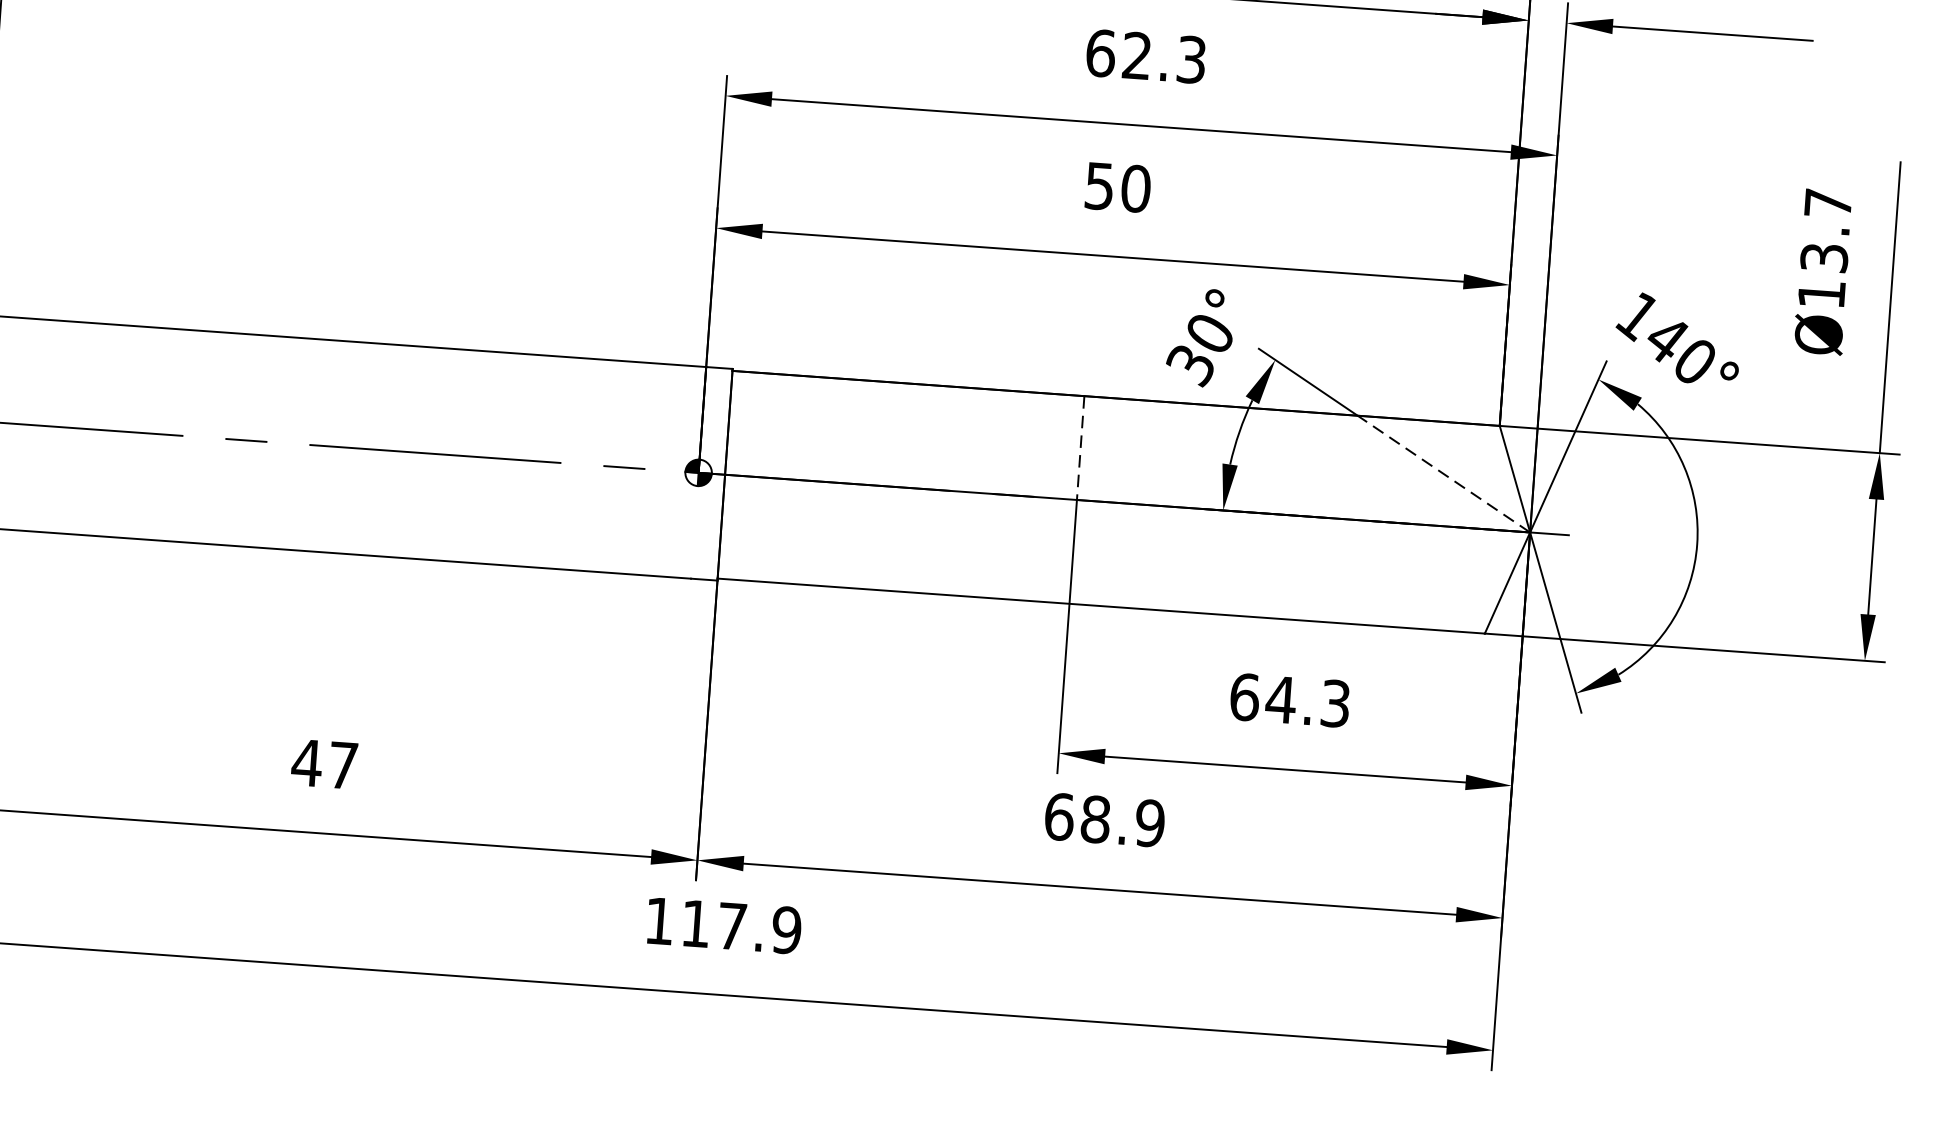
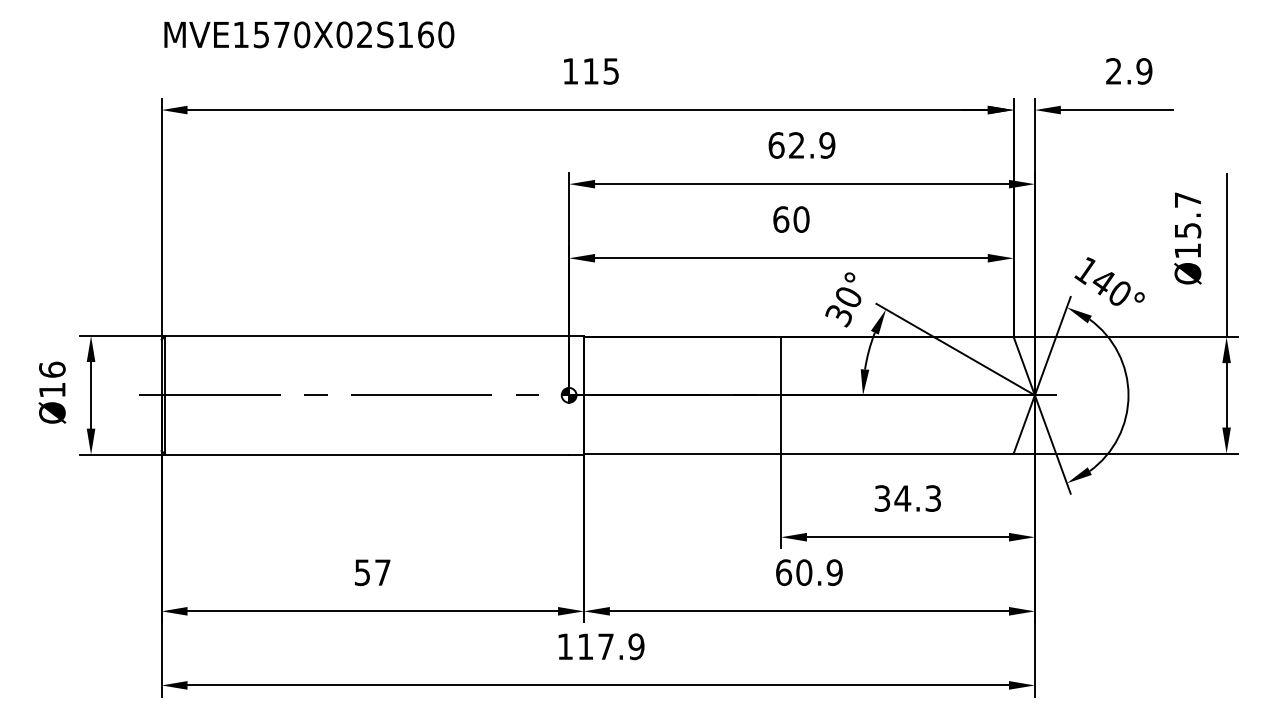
text: (1191, 59) -> (827, 145), 62.3 -> 62.9
text: (1100, 186) -> (781, 219), 50 -> 60
text: (1823, 257) -> (1187, 230), Ø13.7 -> Ø15.7
line: (1081, 448) -> (781, 366), dashed -> solid
line: (1443, 474) -> (984, 366), dashed -> solid
text: (1244, 697) -> (882, 498), 64.3 -> 34.3
text: (307, 762) -> (362, 572), 47 -> 57
text: (1096, 819) -> (804, 572), 68.9 -> 60.9

